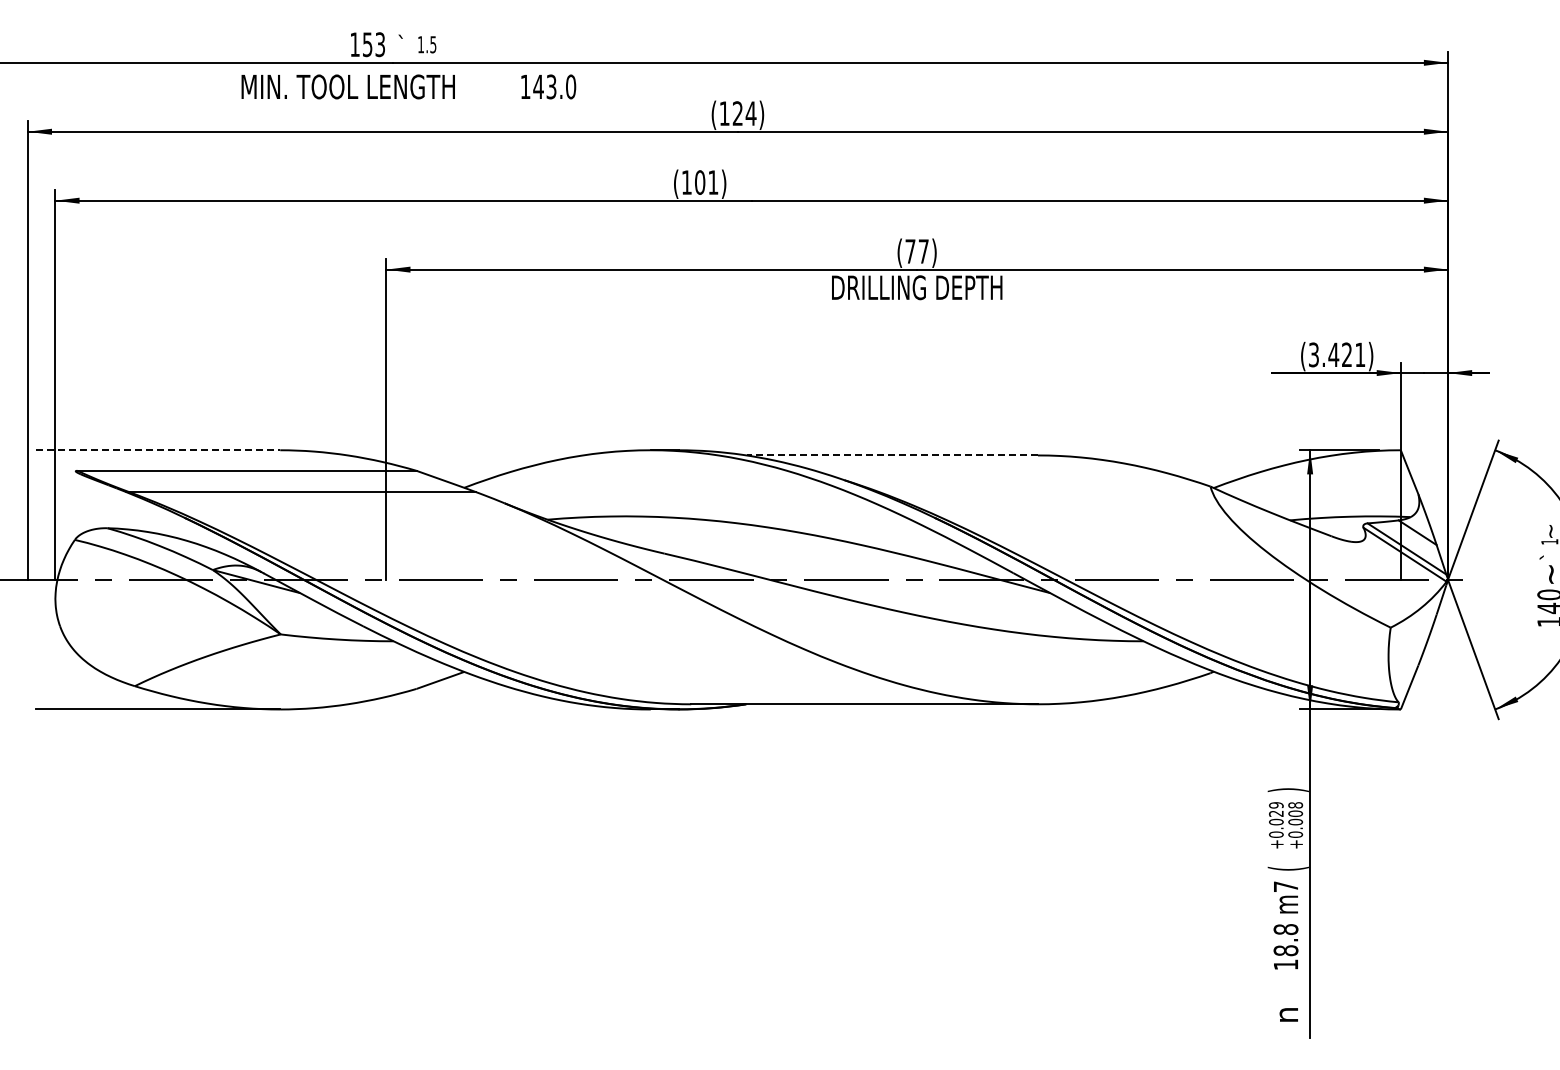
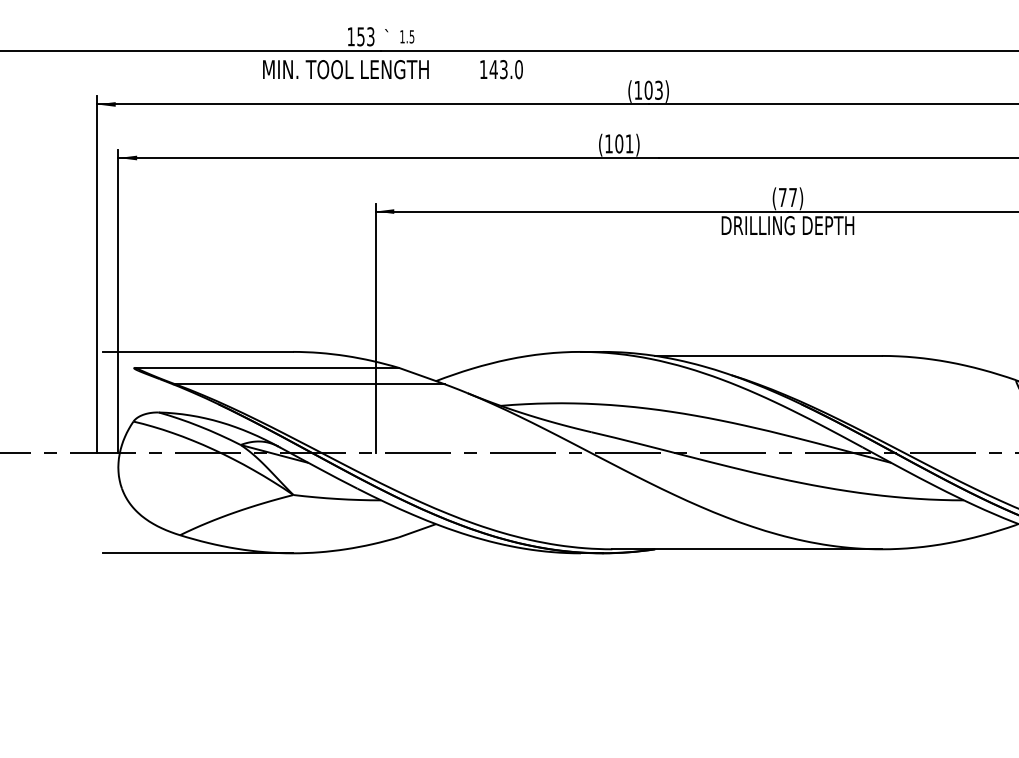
text: (744, 113) -> (653, 90), (124) -> (103)
line: (158, 450) -> (198, 352), dashed -> solid
line: (892, 455) -> (768, 355), dashed -> solid

